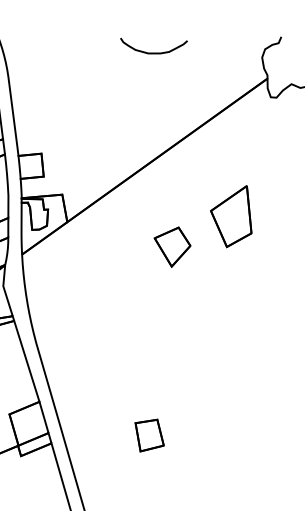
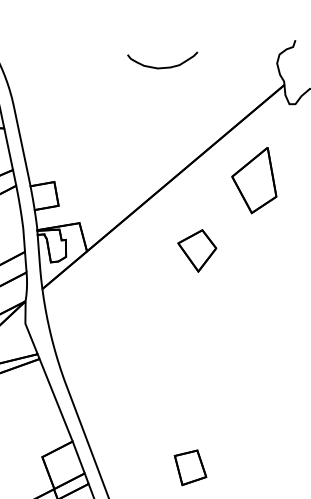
part: (231, 216) -> (254, 180), moved
part: (172, 246) -> (197, 250), moved

